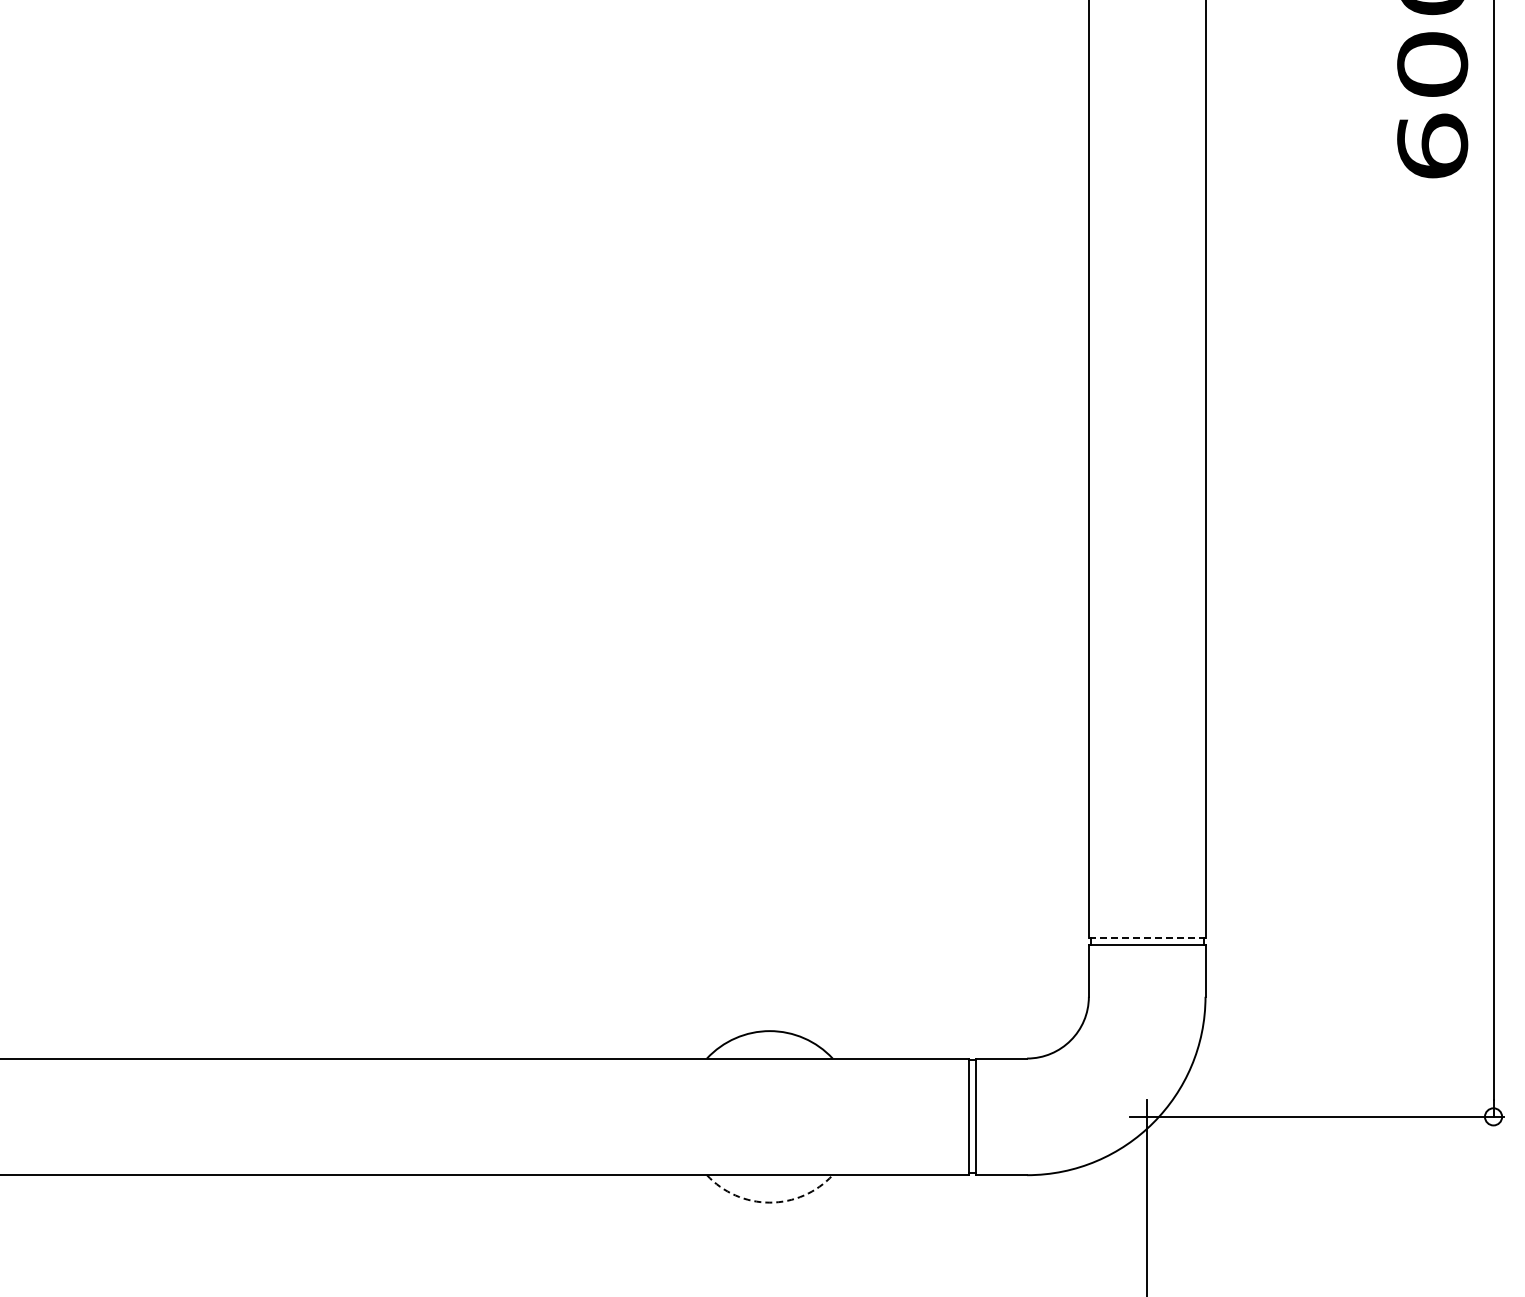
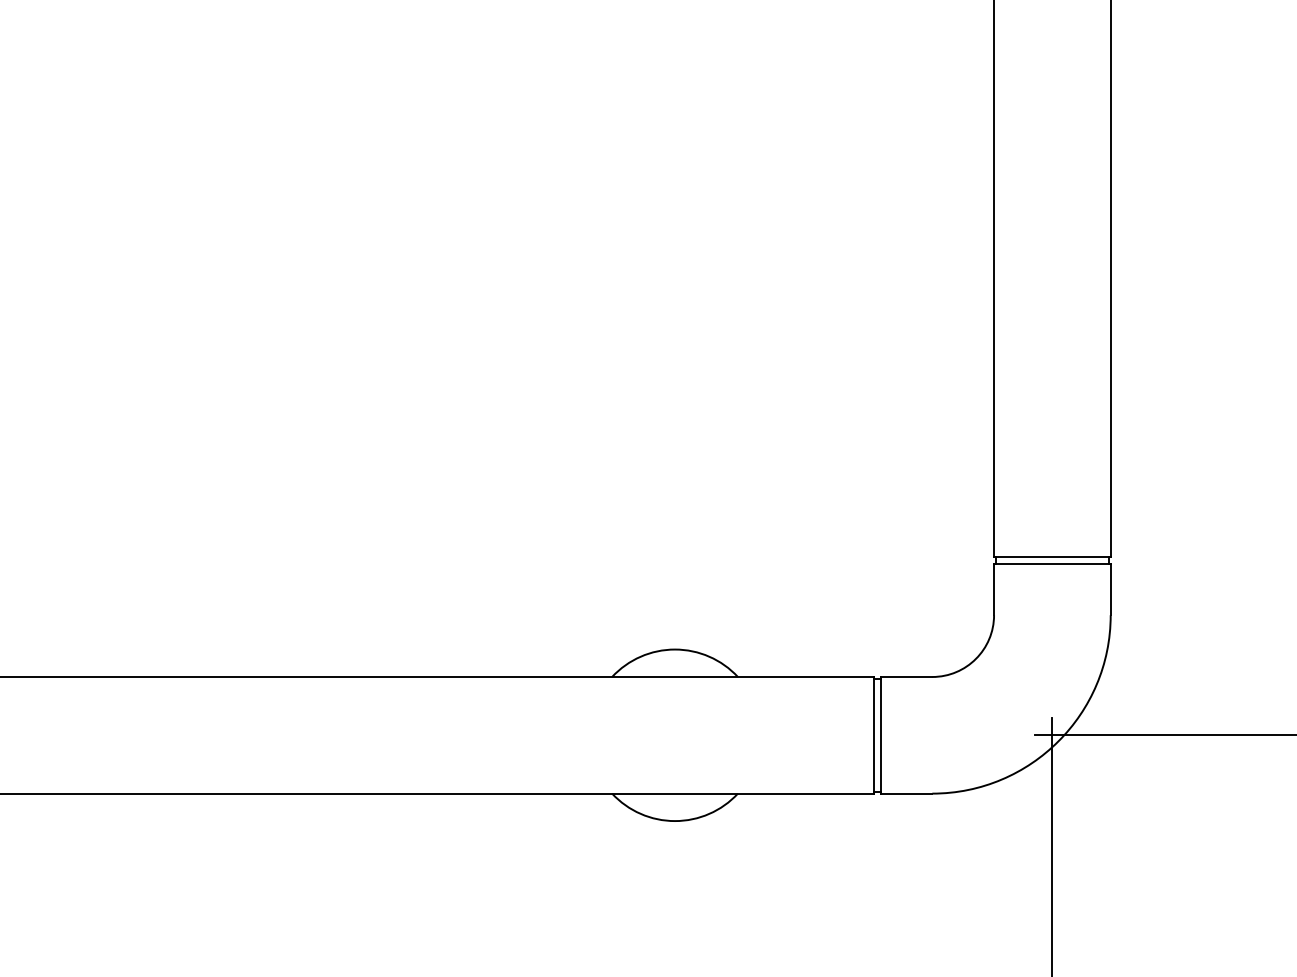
line: (1146, 938) -> (1051, 556), dashed -> solid
arc: (769, 1202) -> (674, 820), dashed -> solid

